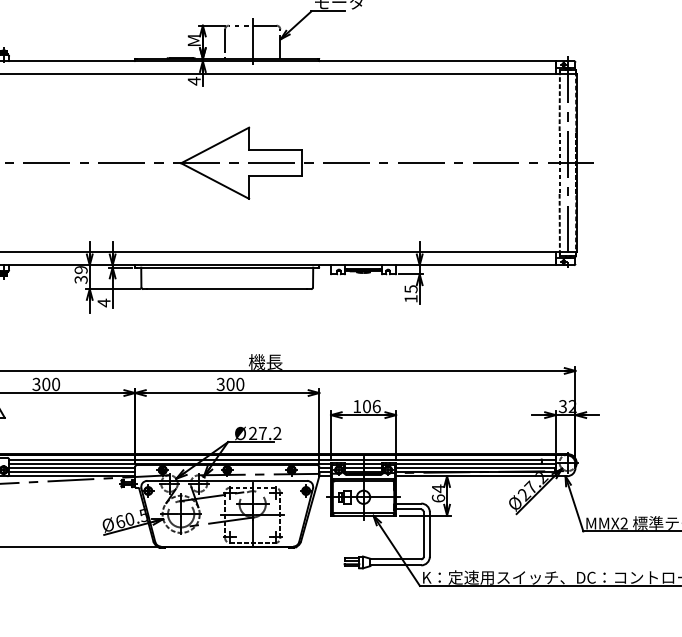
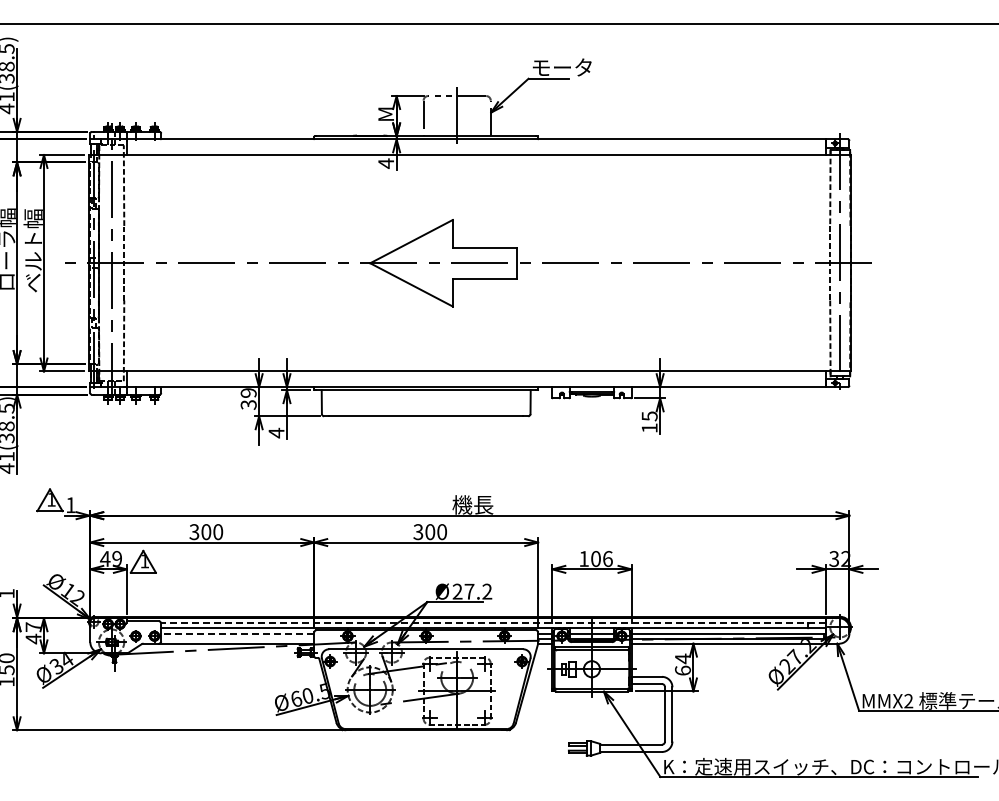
line: (281, 459) -> (492, 623), solid -> dashed
line: (71, 467) -> (237, 633), solid -> dashed
line: (71, 472) -> (237, 638), removed

